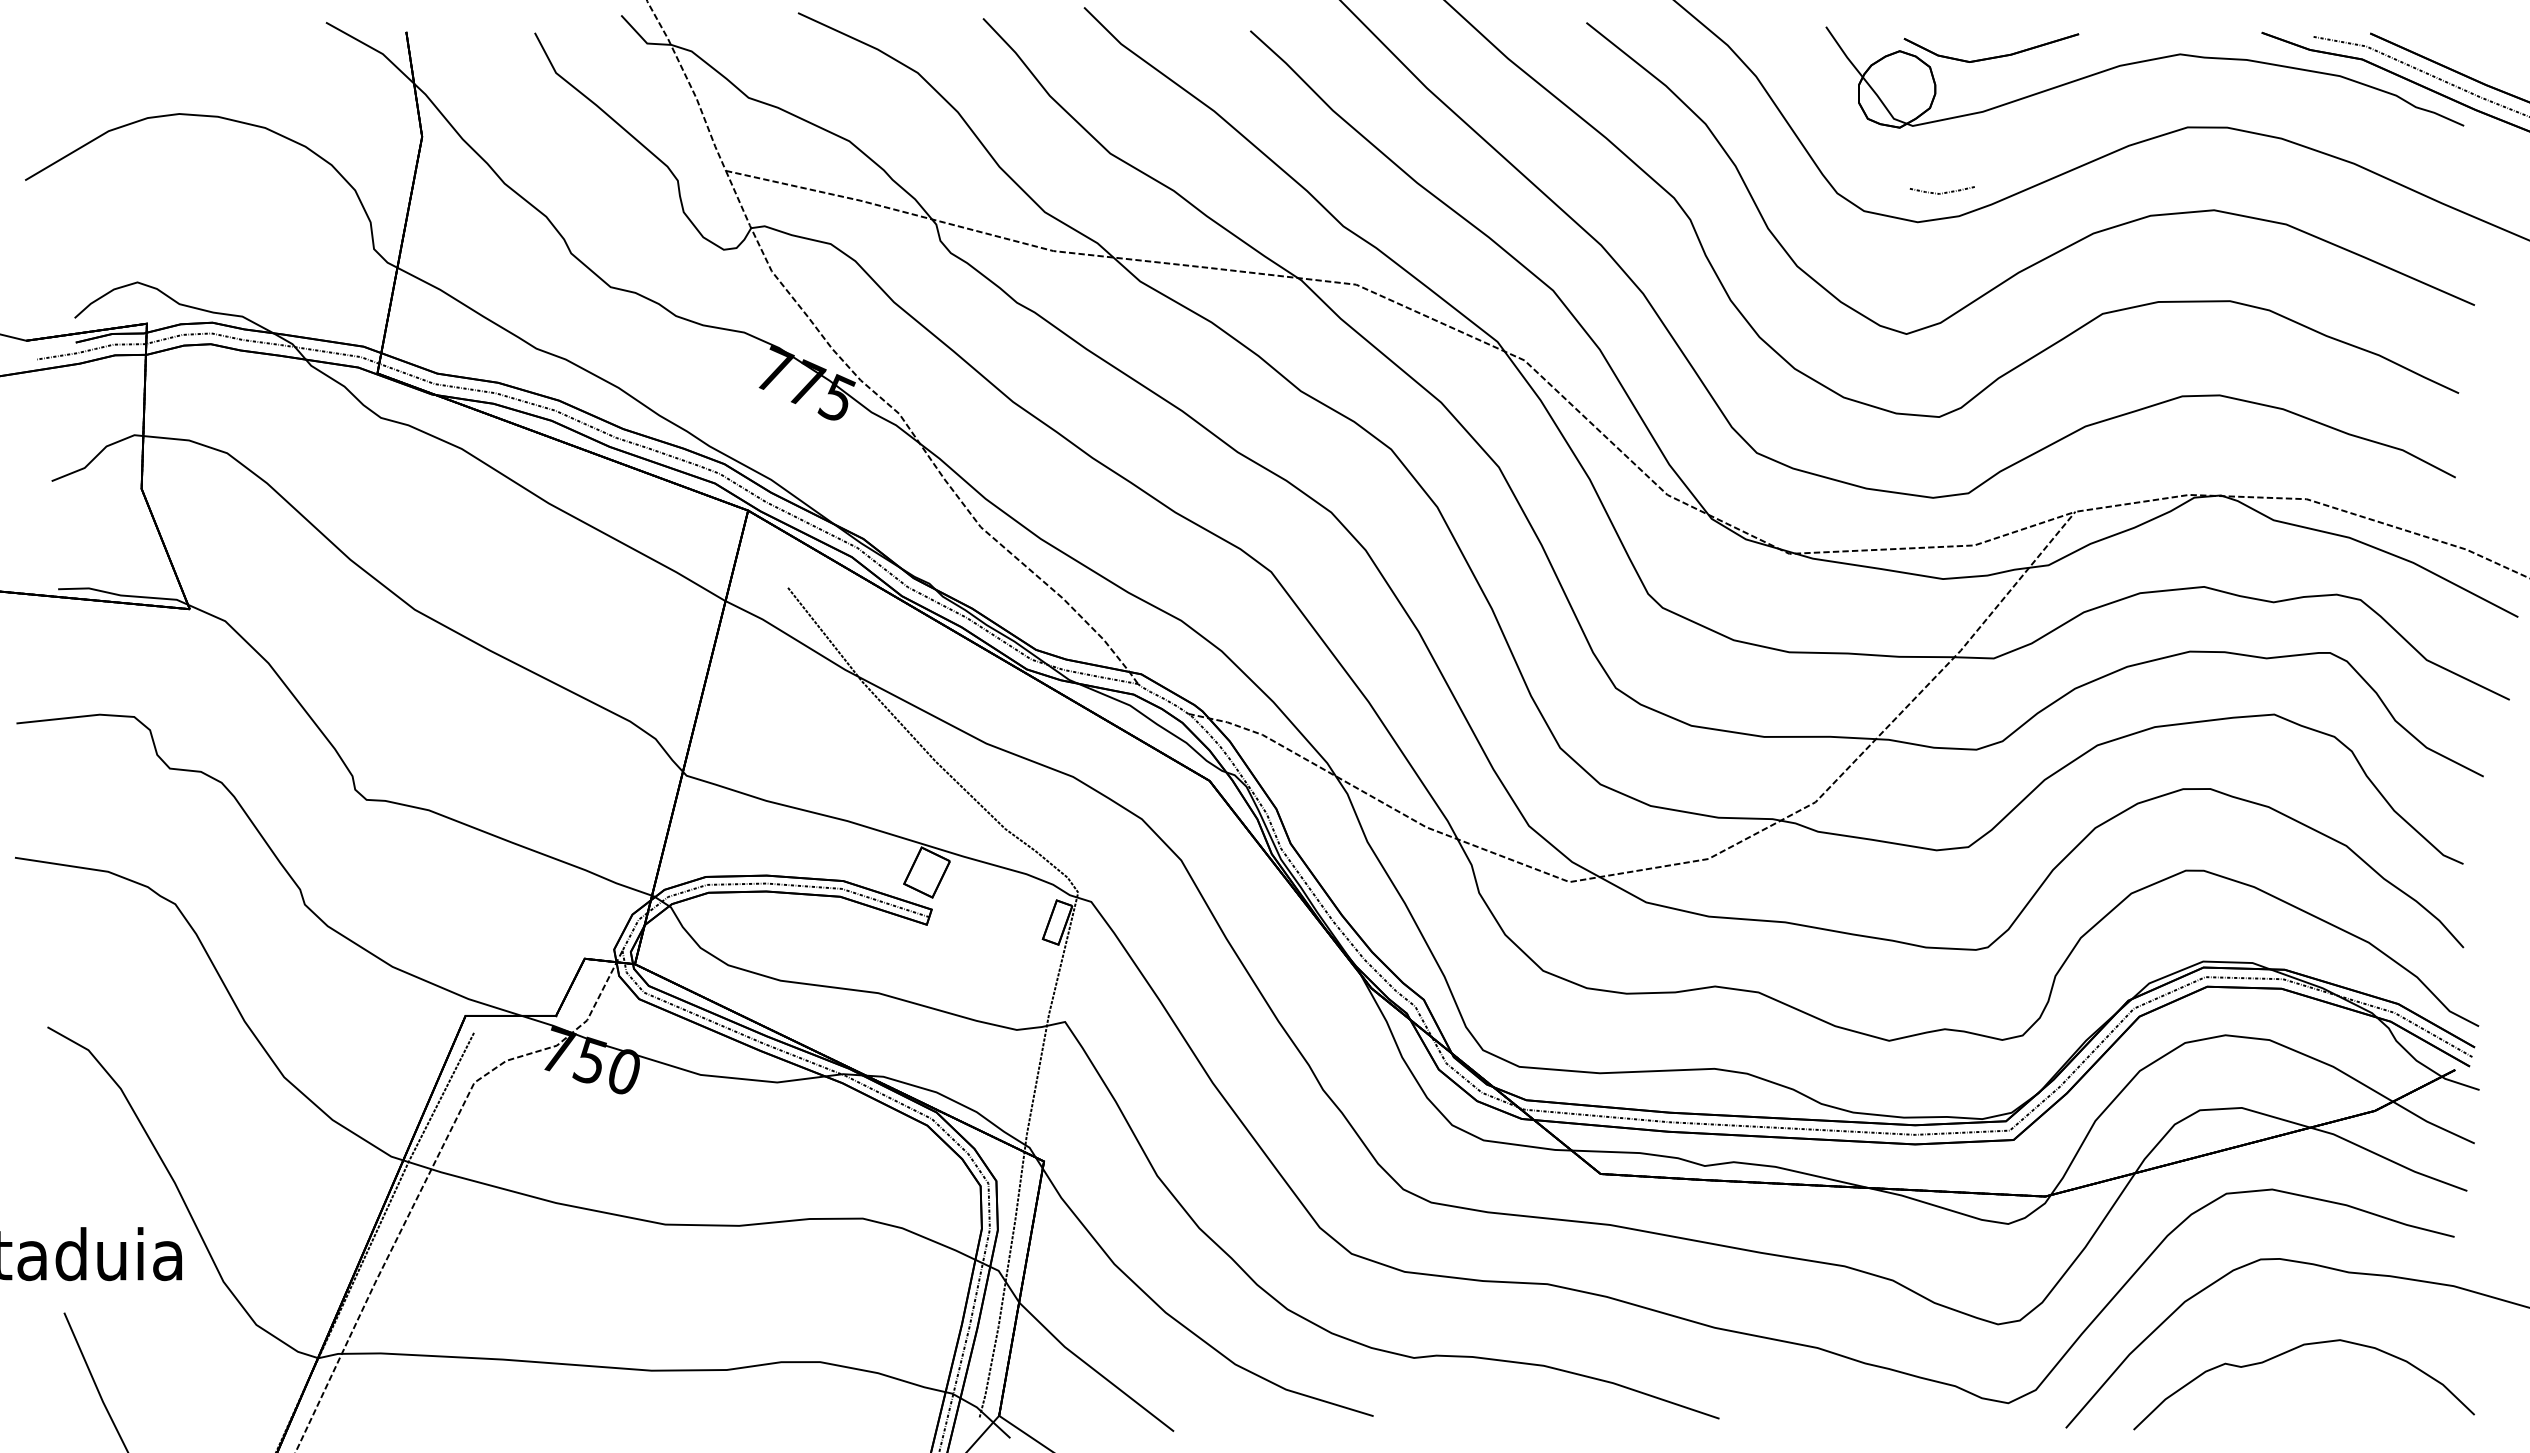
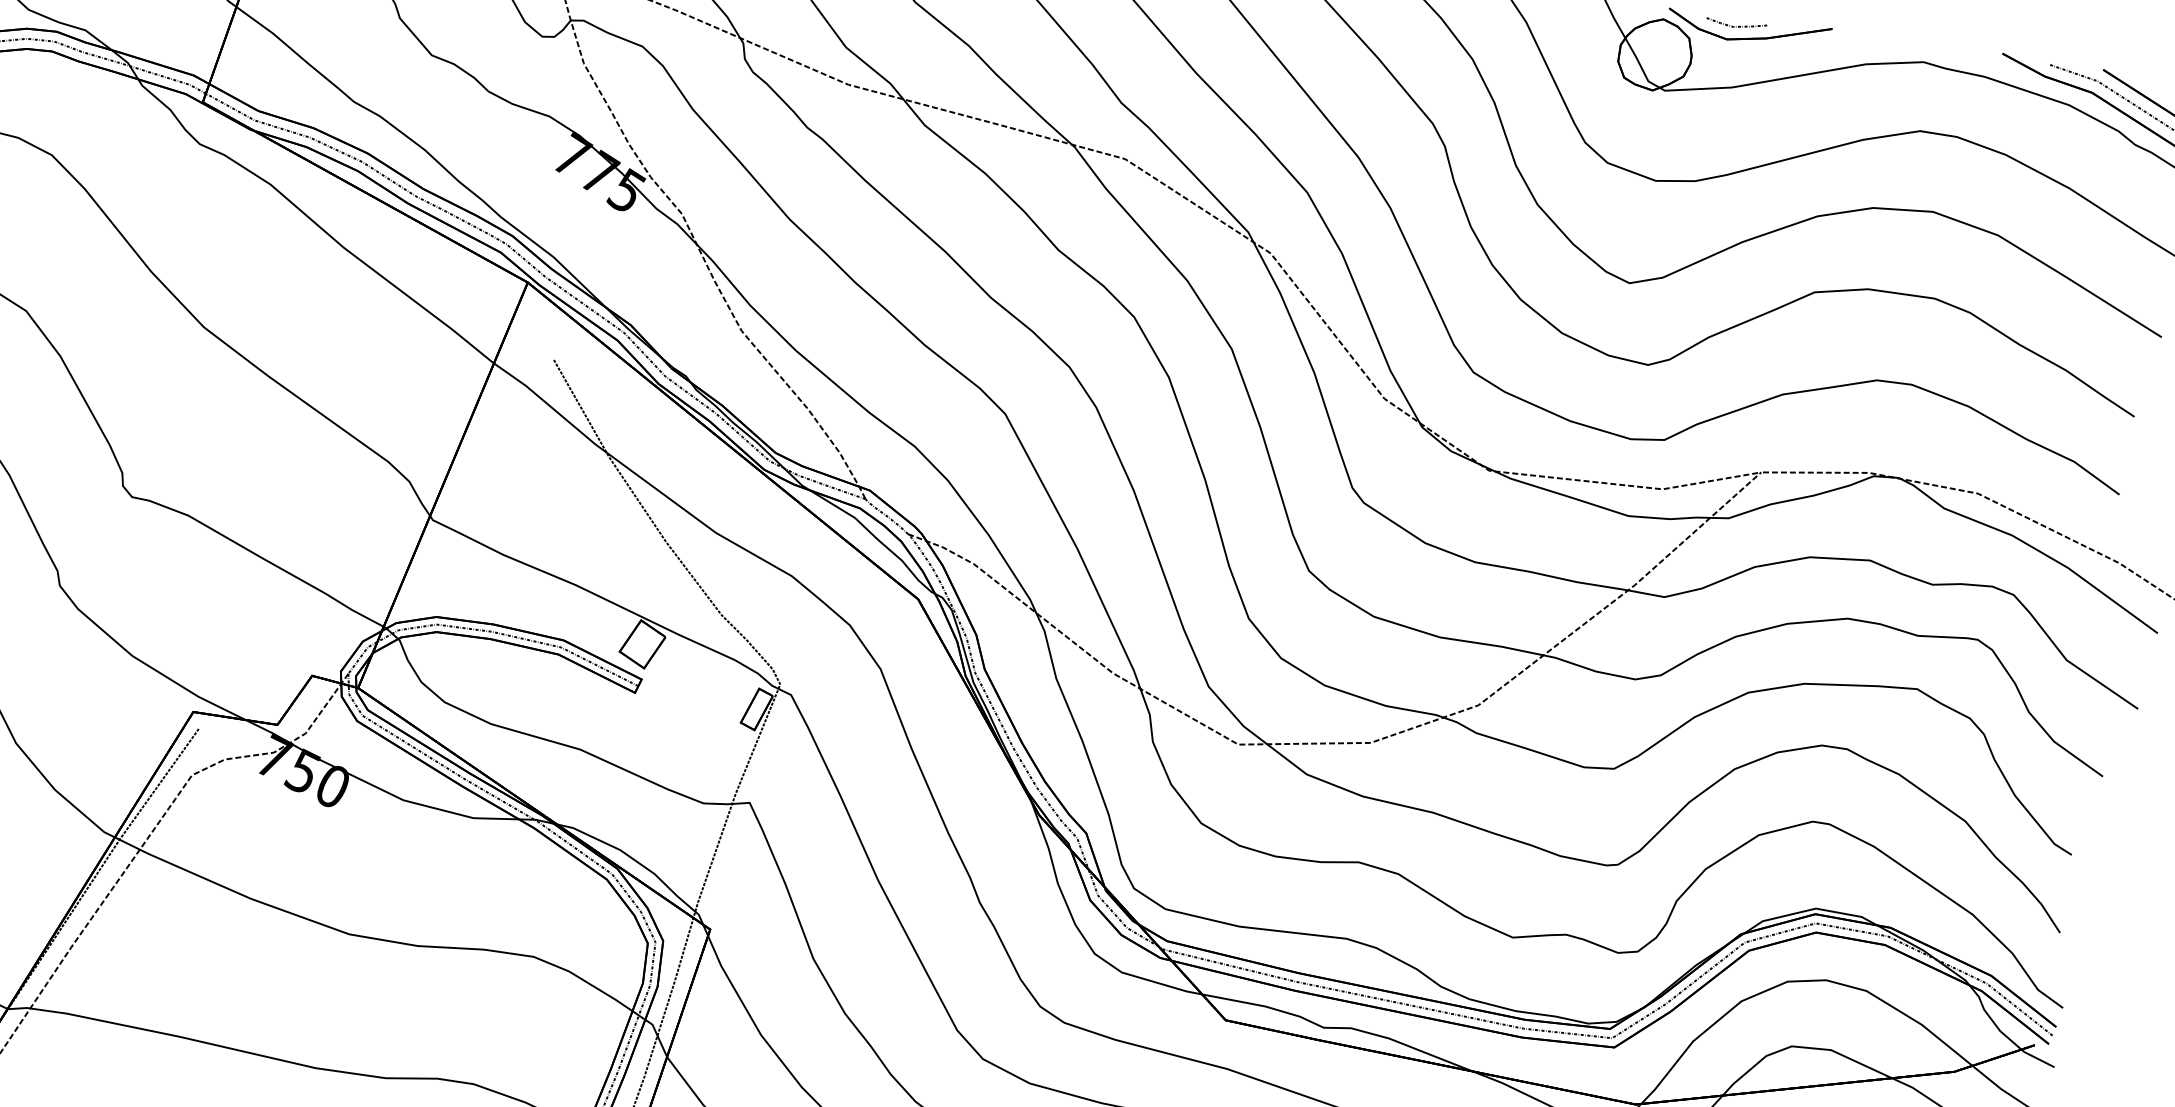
line: (1942, 192) -> (1736, 26), moved

